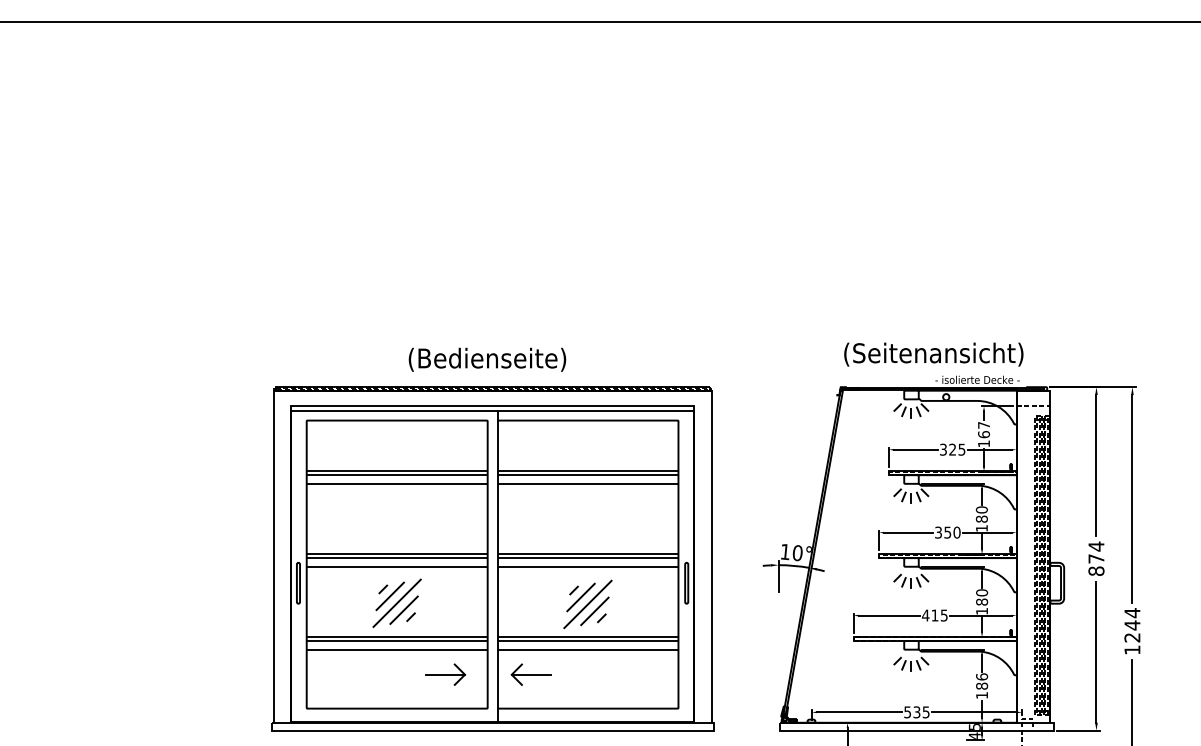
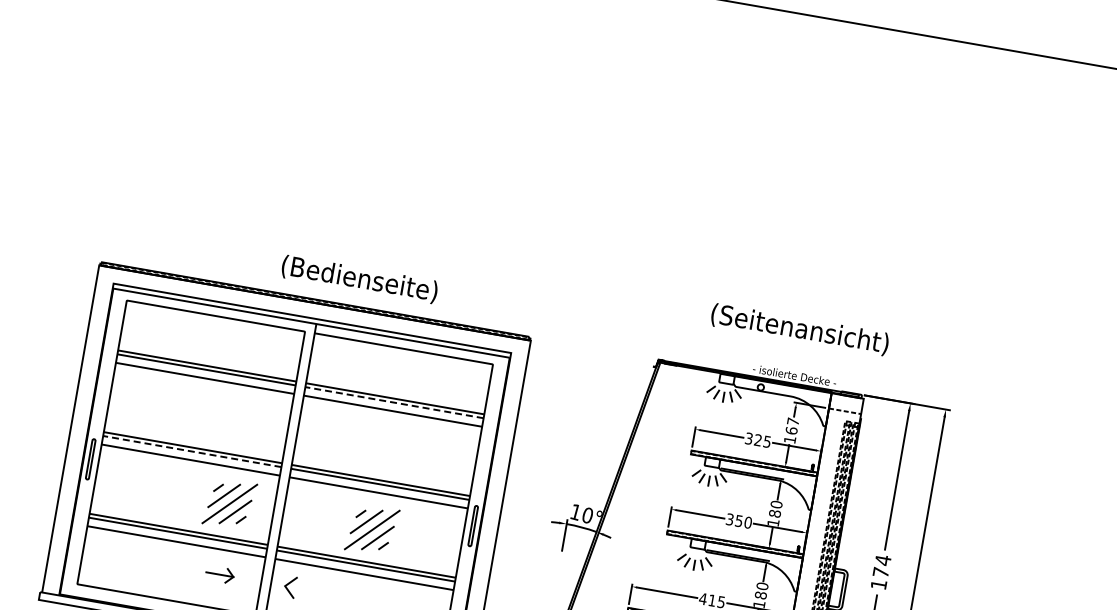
text: (933, 354) -> (799, 329), moved
text: (487, 359) -> (359, 279), moved
line: (587, 475) -> (393, 402), solid -> dashed
line: (396, 558) -> (191, 451), solid -> dashed
text: (1096, 570) -> (879, 583), 874 -> 174
part: (396, 602) -> (229, 503), moved
part: (445, 674) -> (219, 574), size x0.7
line: (531, 674) -> (304, 589), removed

